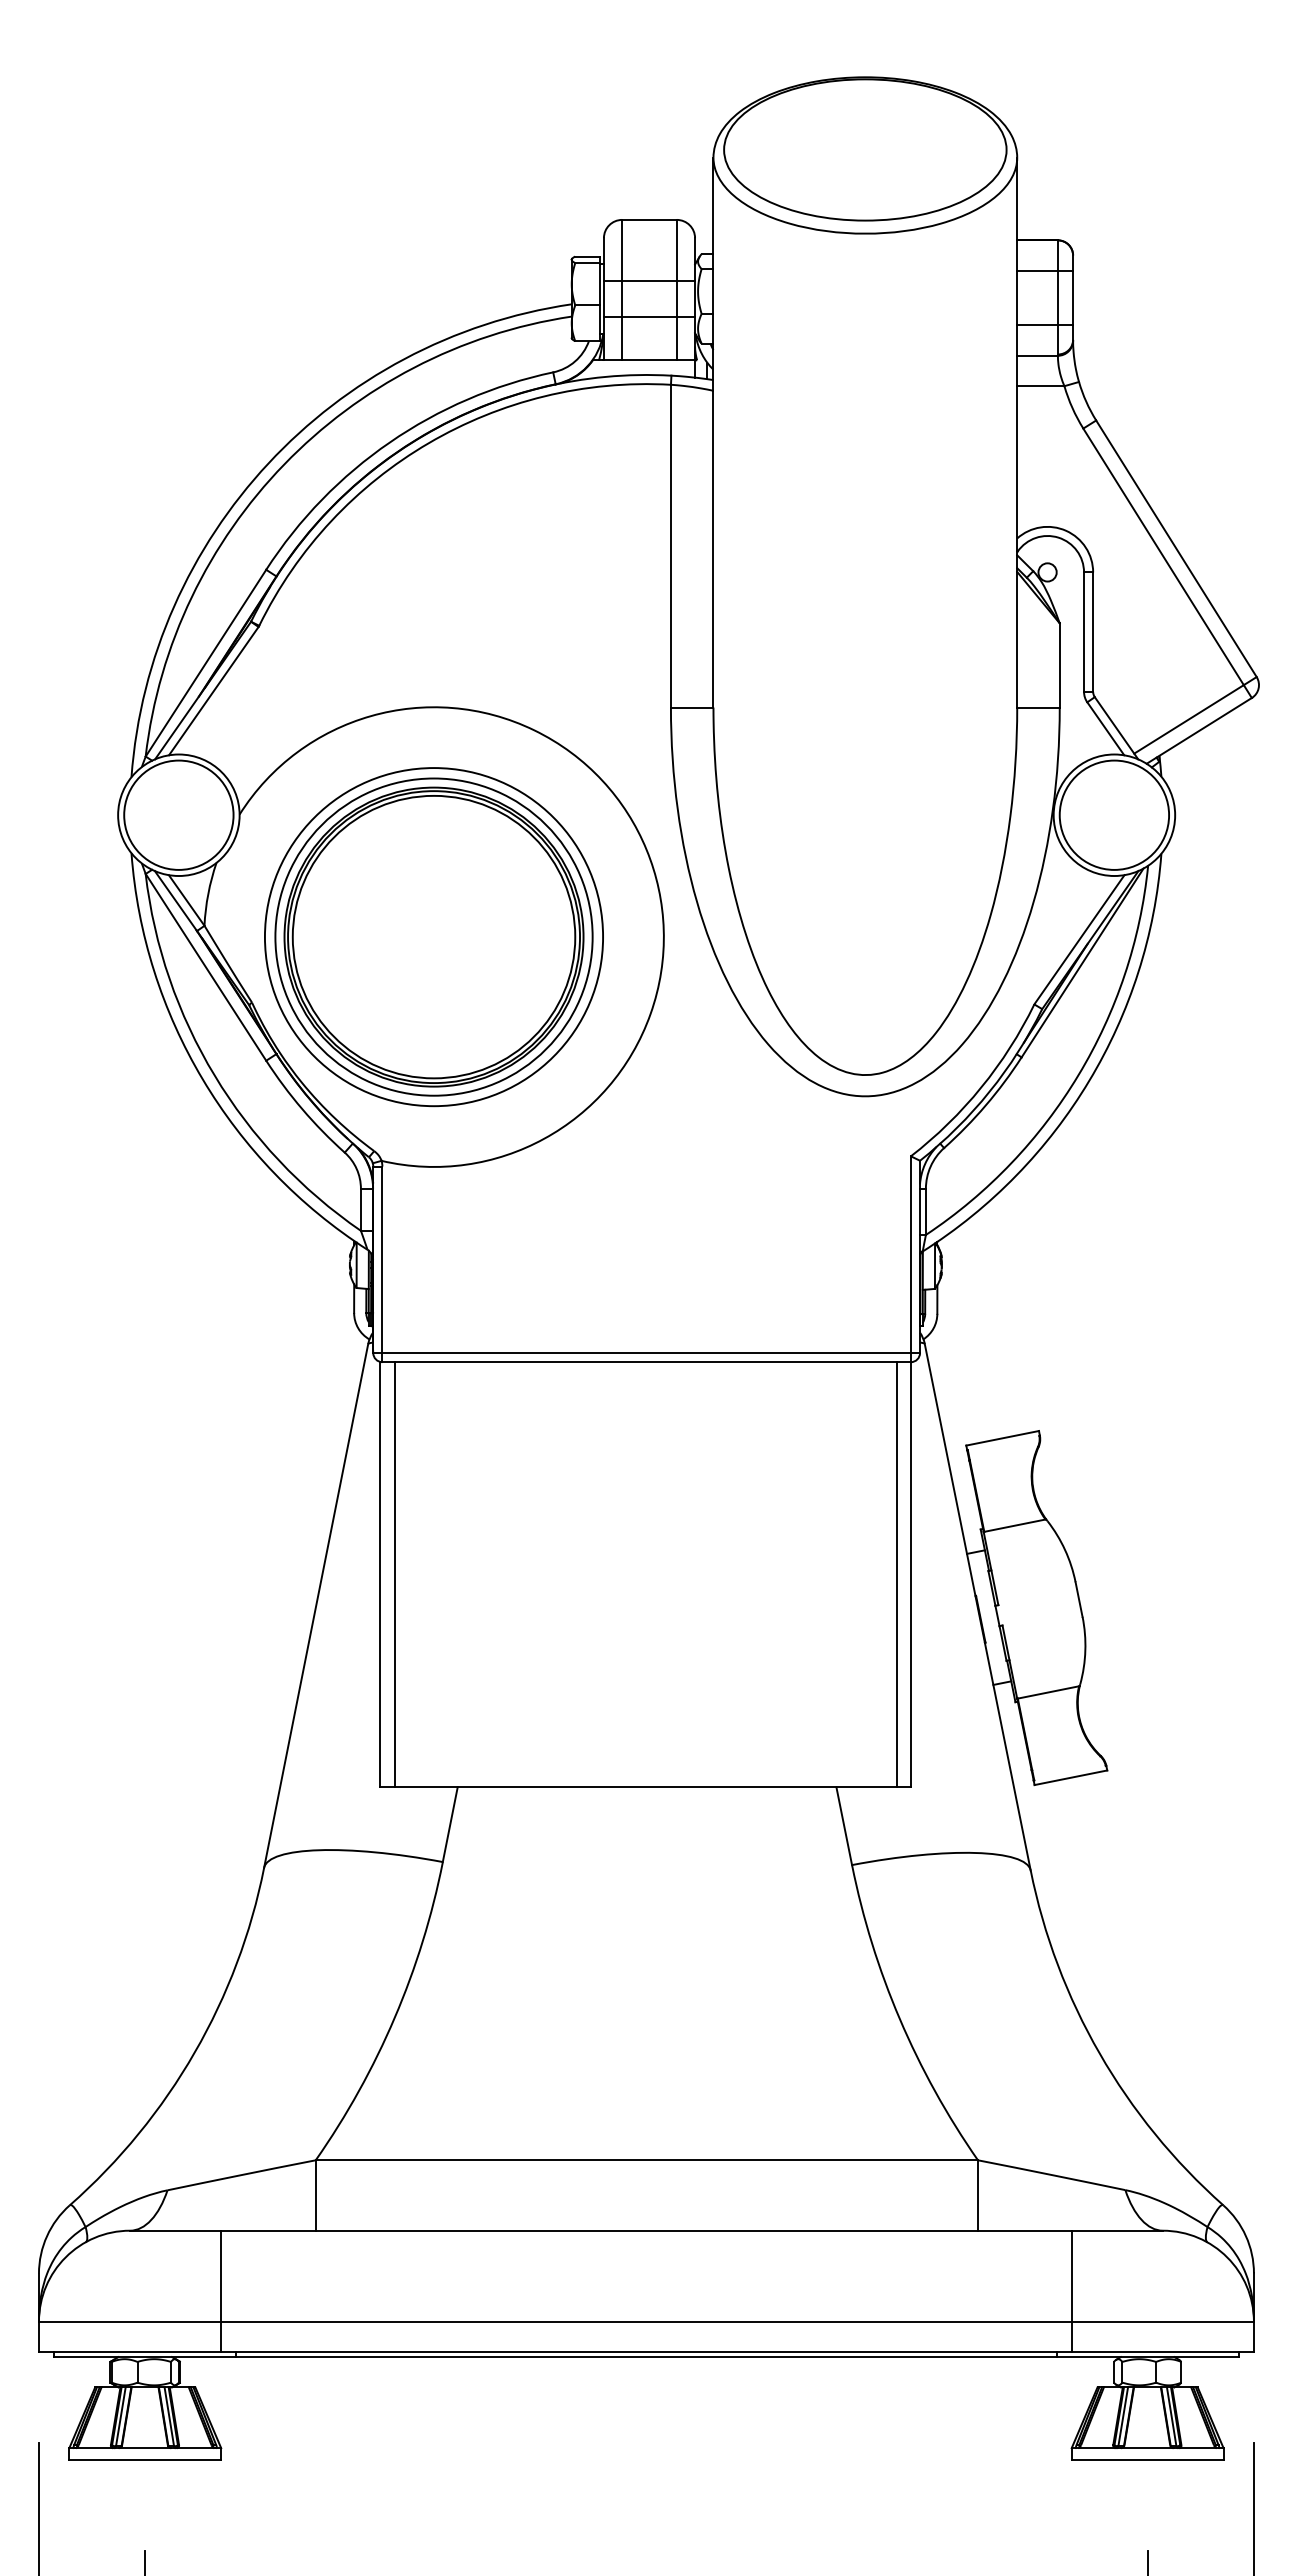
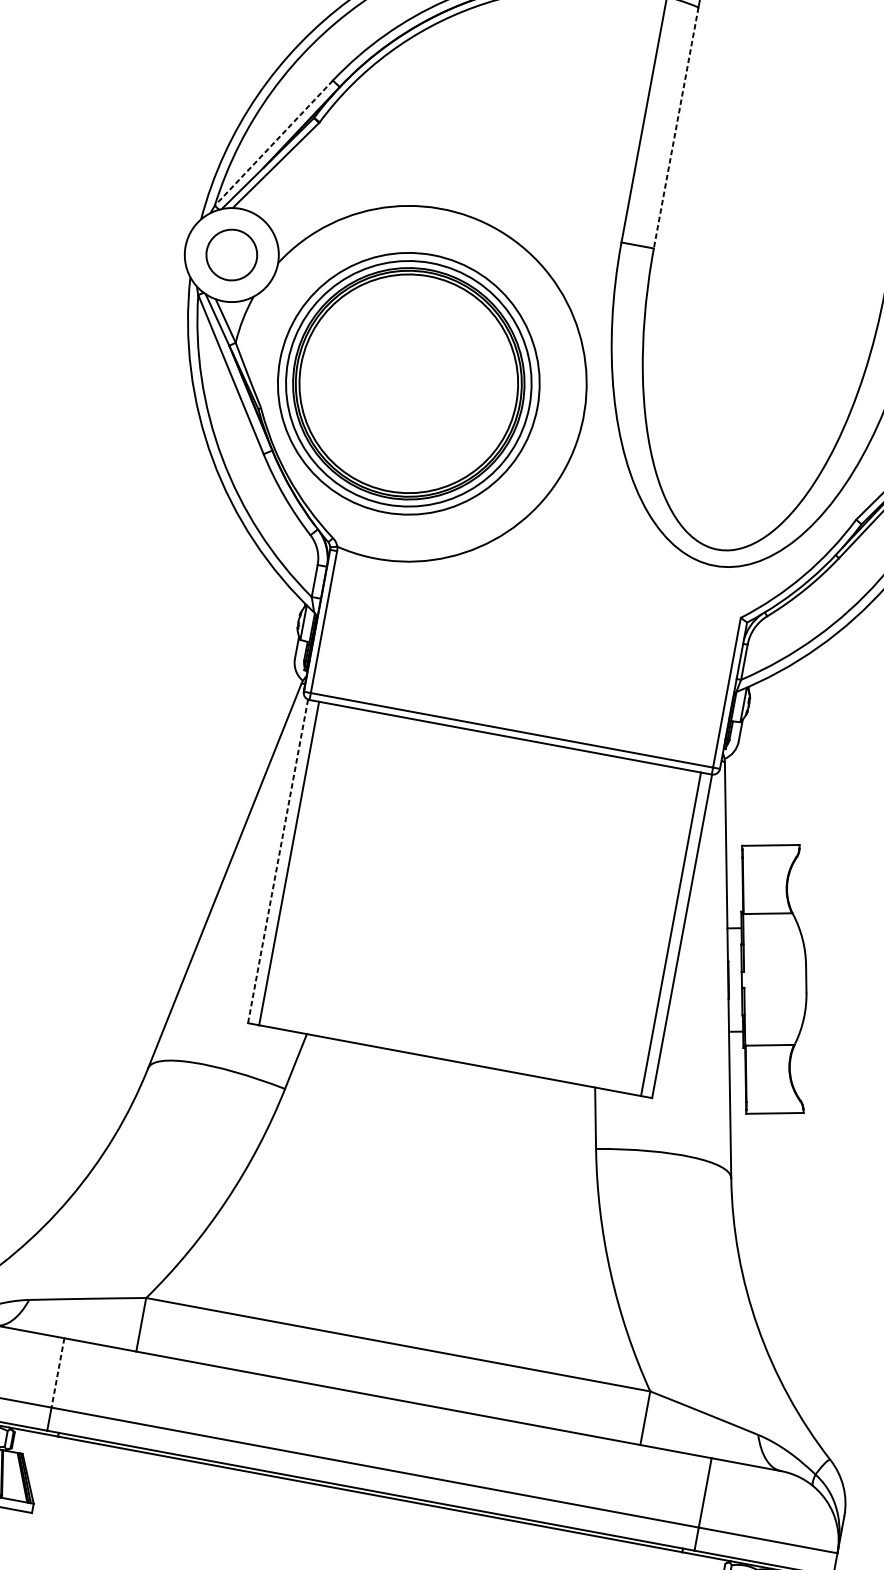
line: (713, 549) -> (676, 128), solid -> dashed
line: (205, 663) -> (273, 143), solid -> dashed
circle: (178, 814) -> (231, 254), size x0.6
line: (380, 1574) -> (278, 861), solid -> dashed
line: (221, 2276) -> (58, 1373), solid -> dashed

